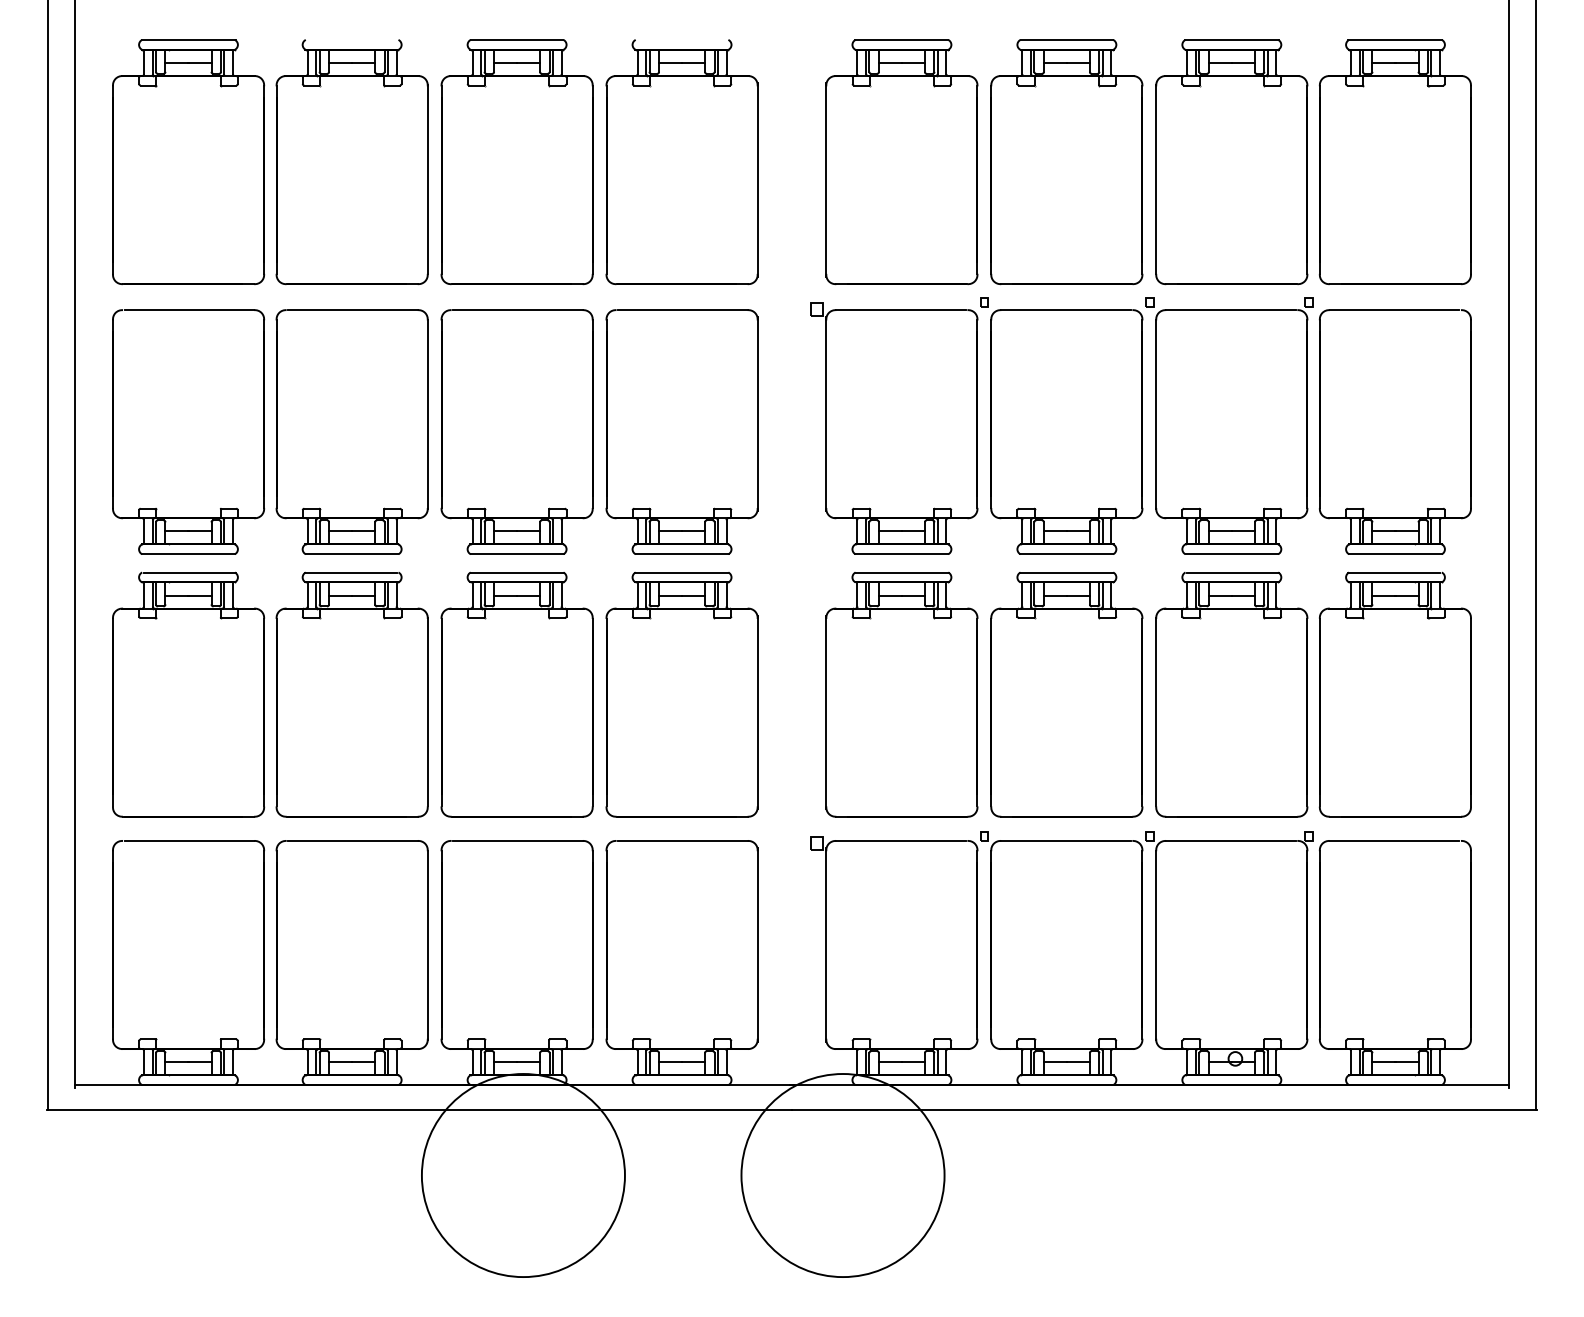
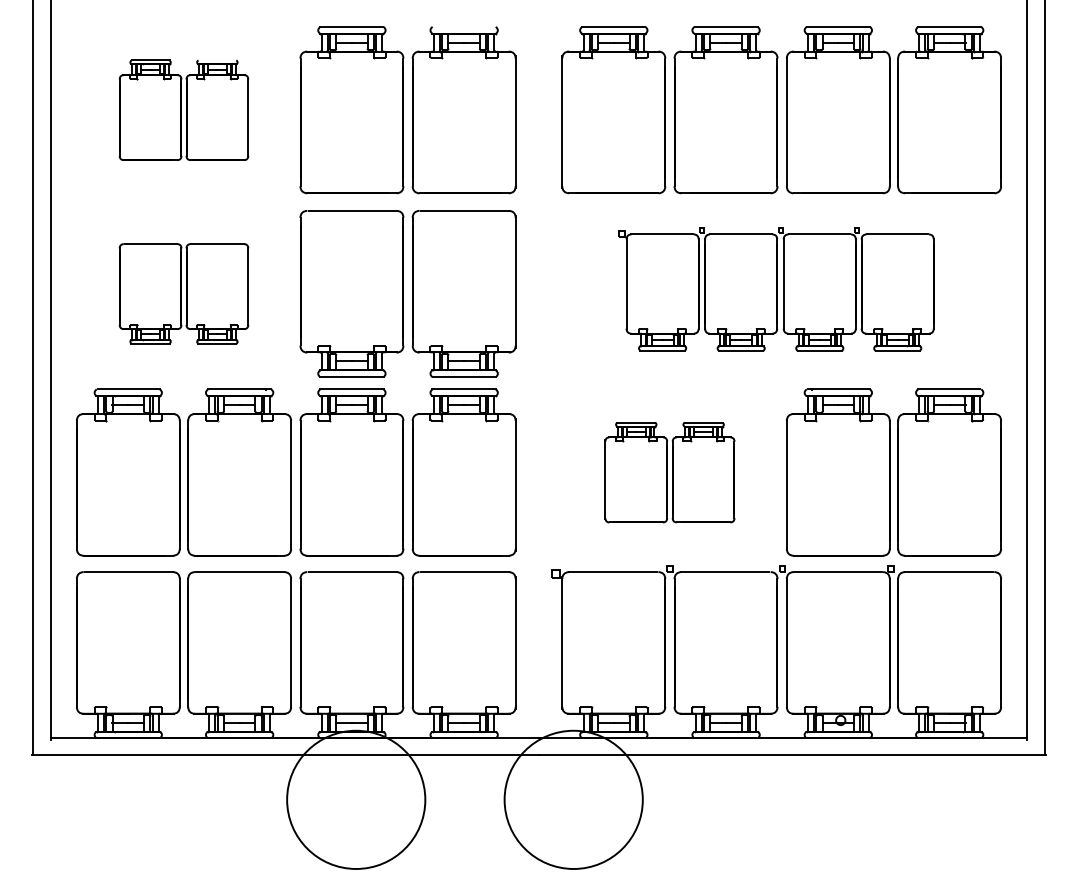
part: (269, 162) -> (183, 110), size x0.6
part: (1140, 425) -> (776, 289), size x0.7
part: (269, 431) -> (183, 293), size x0.6
part: (983, 694) -> (669, 472), size x0.6

